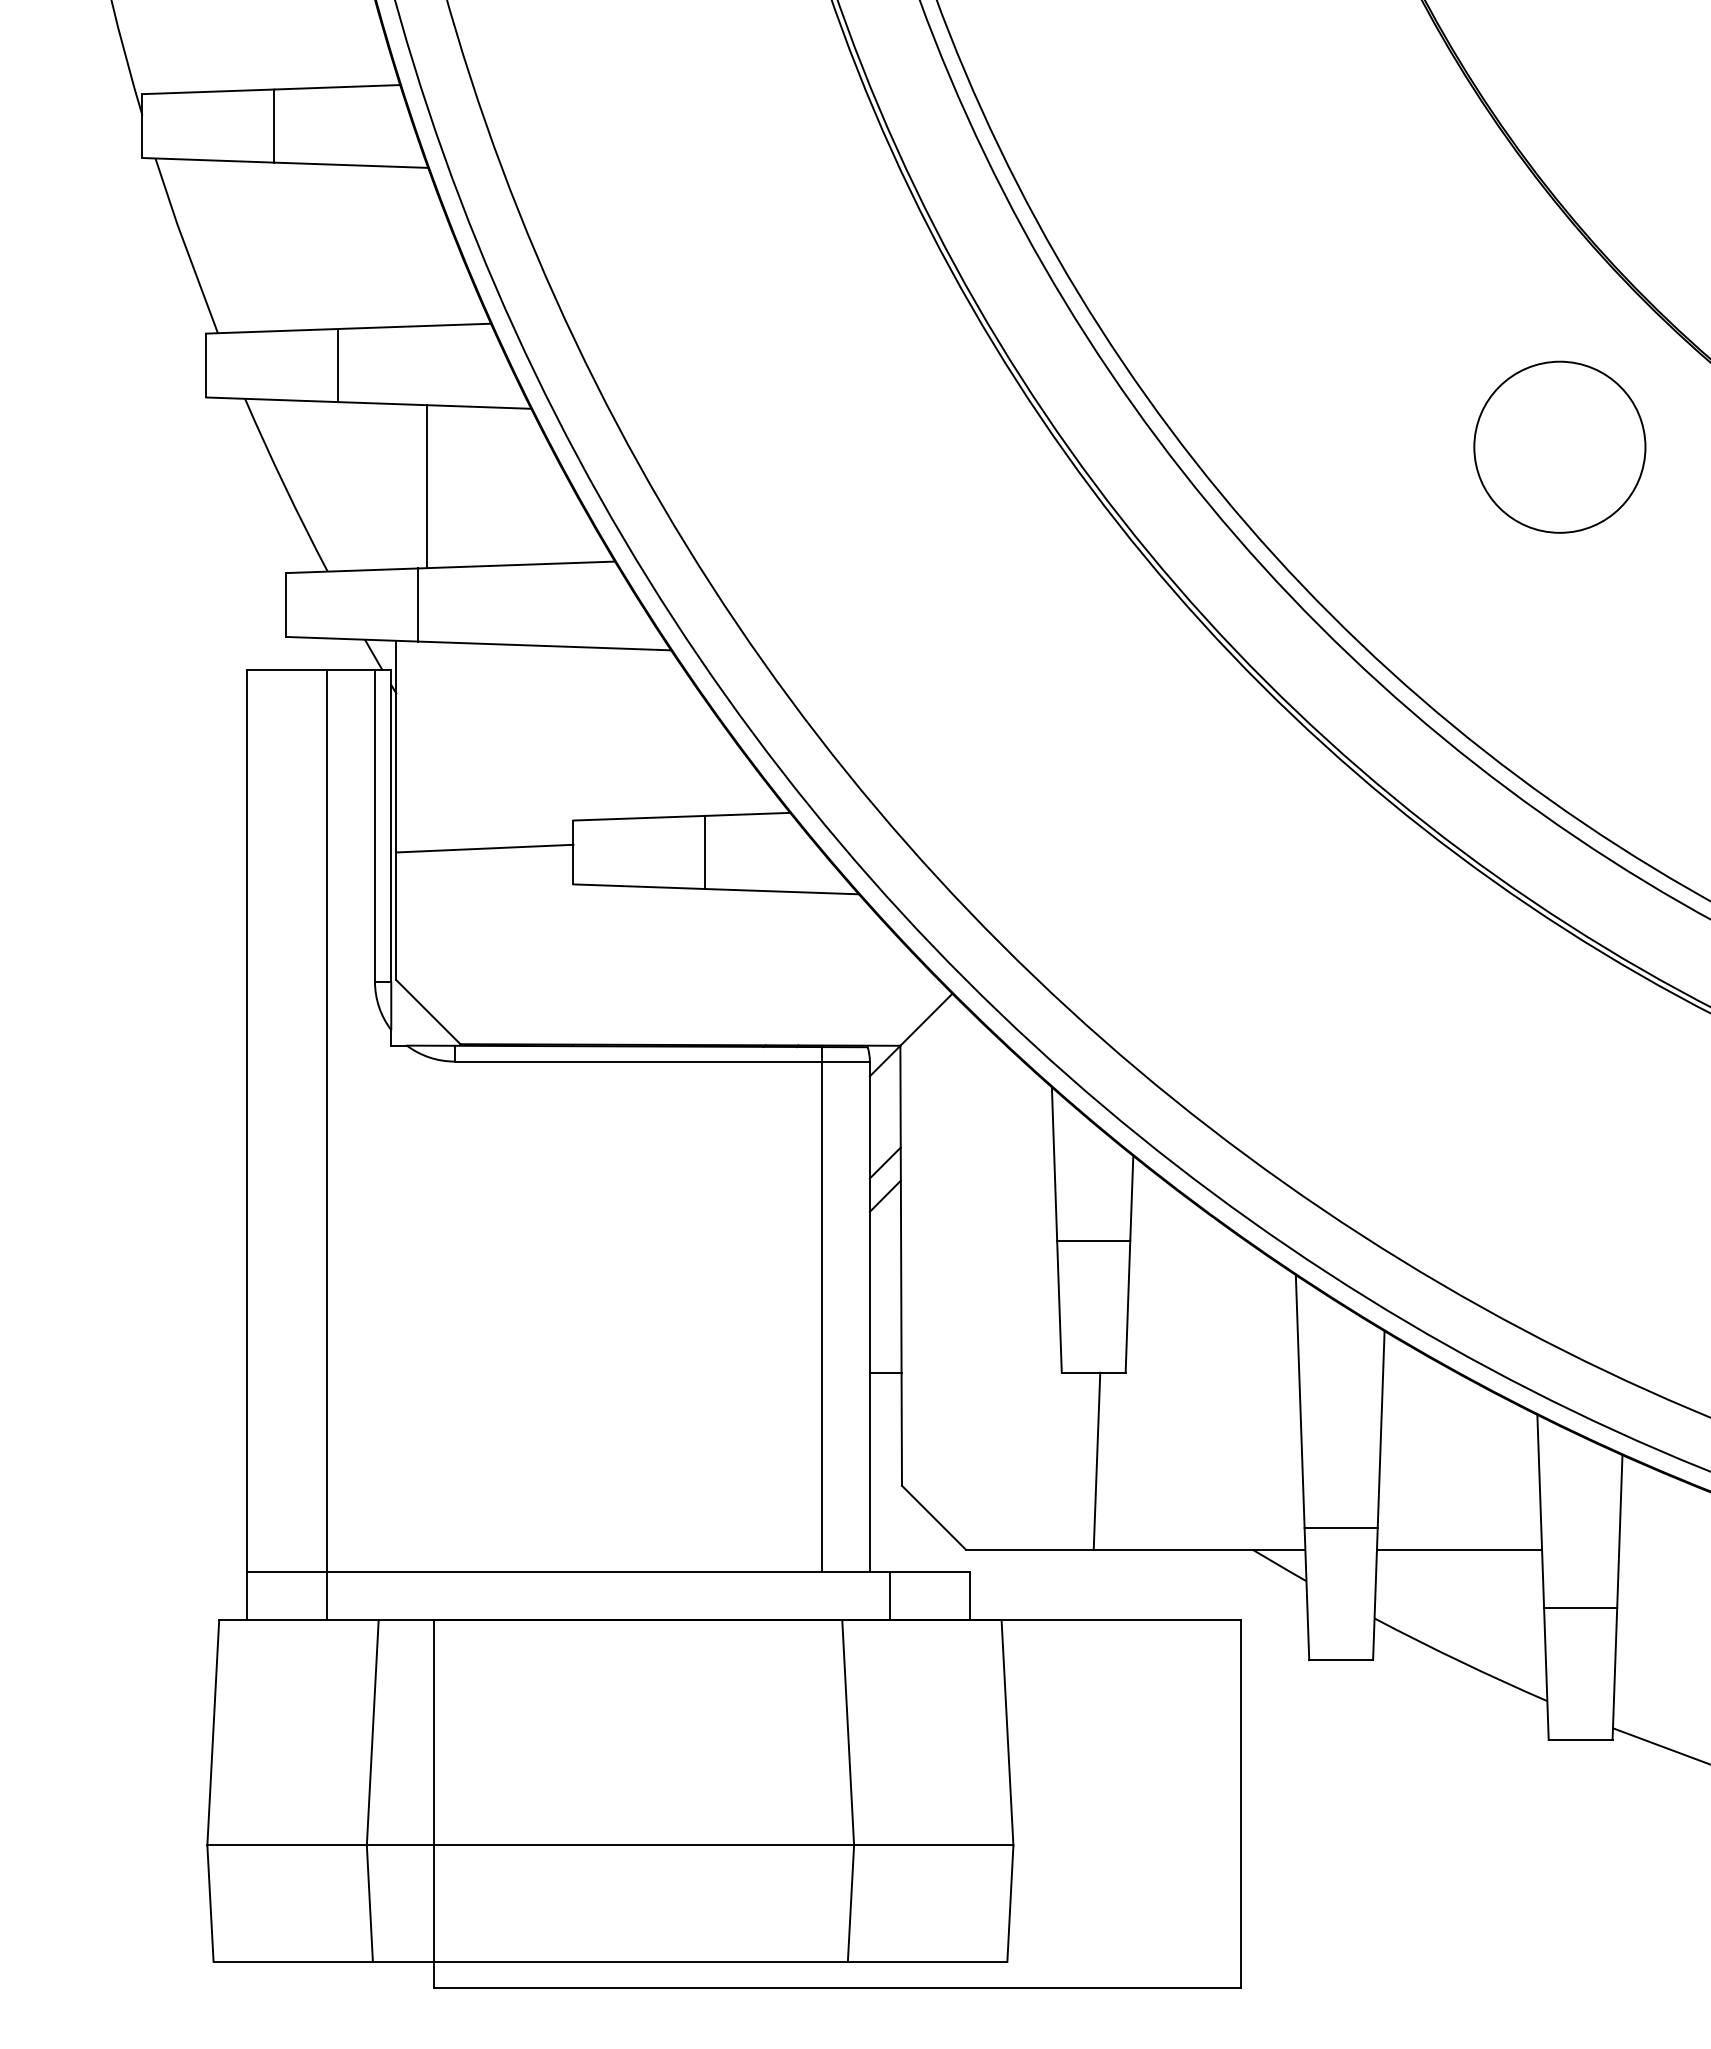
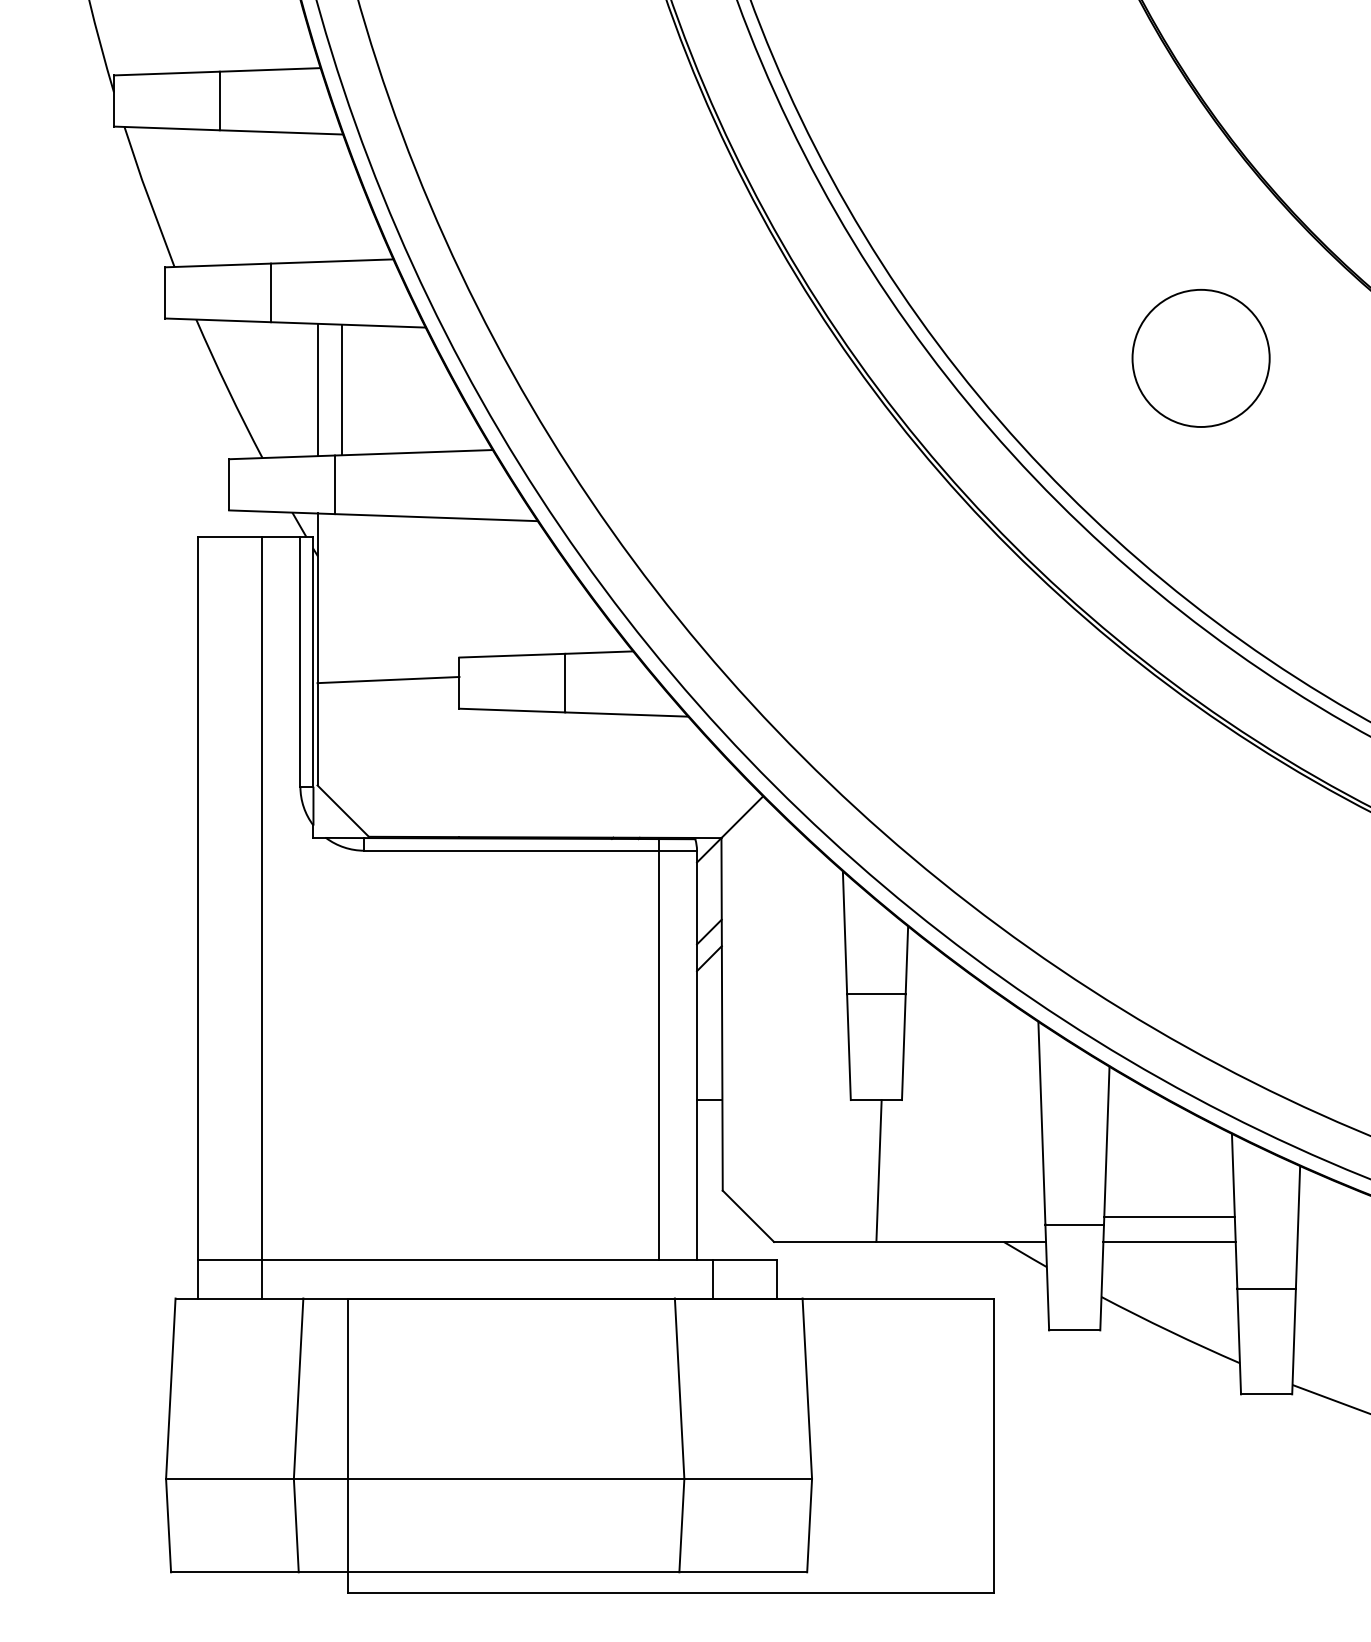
circle: (1559, 446) -> (1200, 357), moved
line: (396, 486) -> (317, 389), added
line: (1459, 1518) -> (1169, 1216), added

